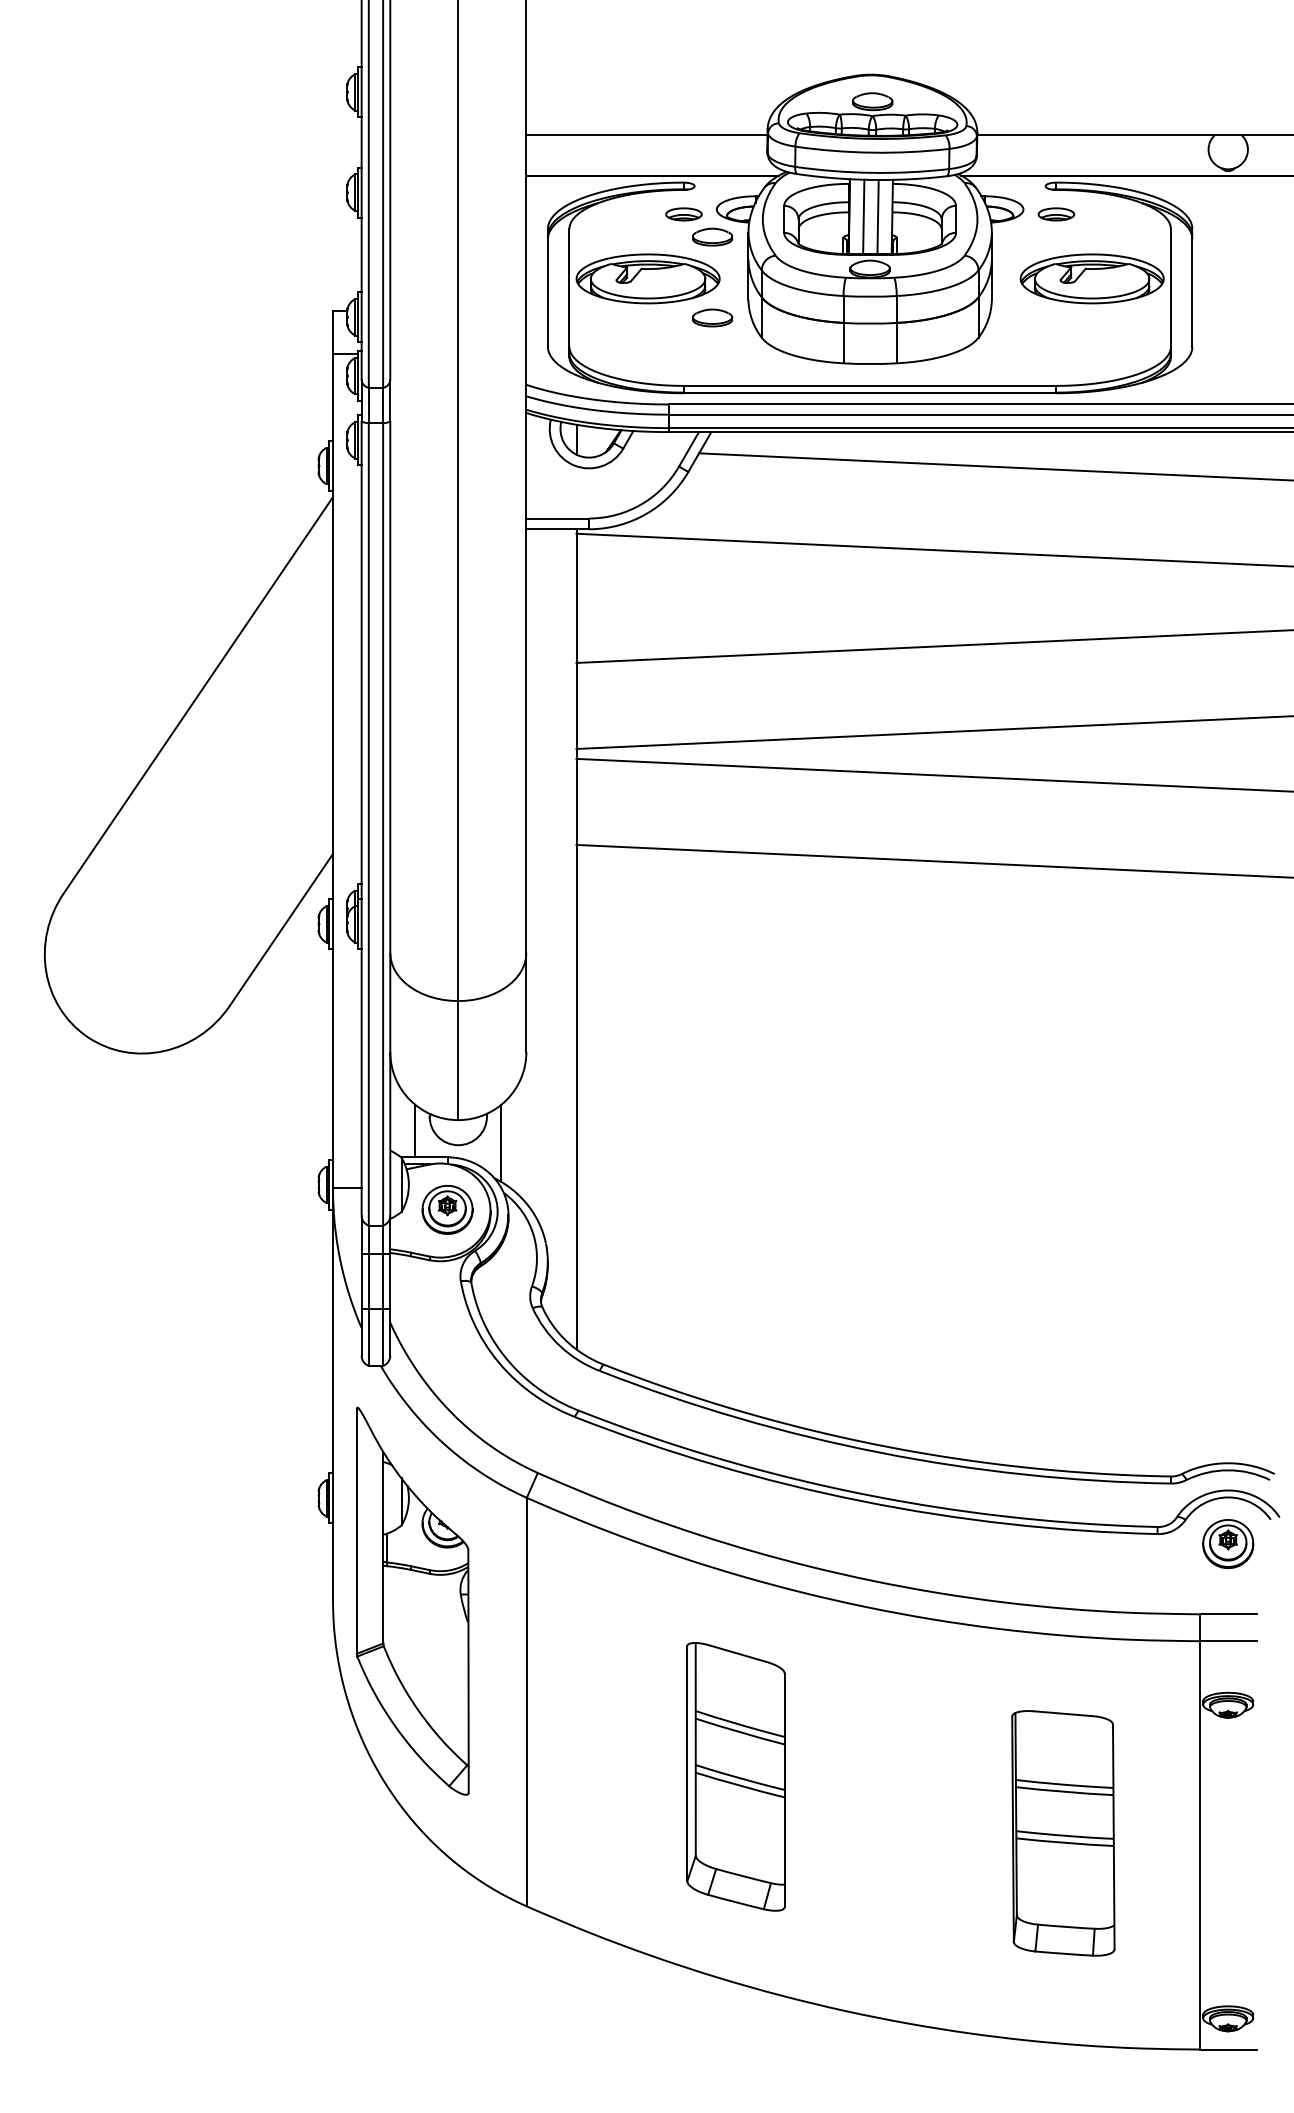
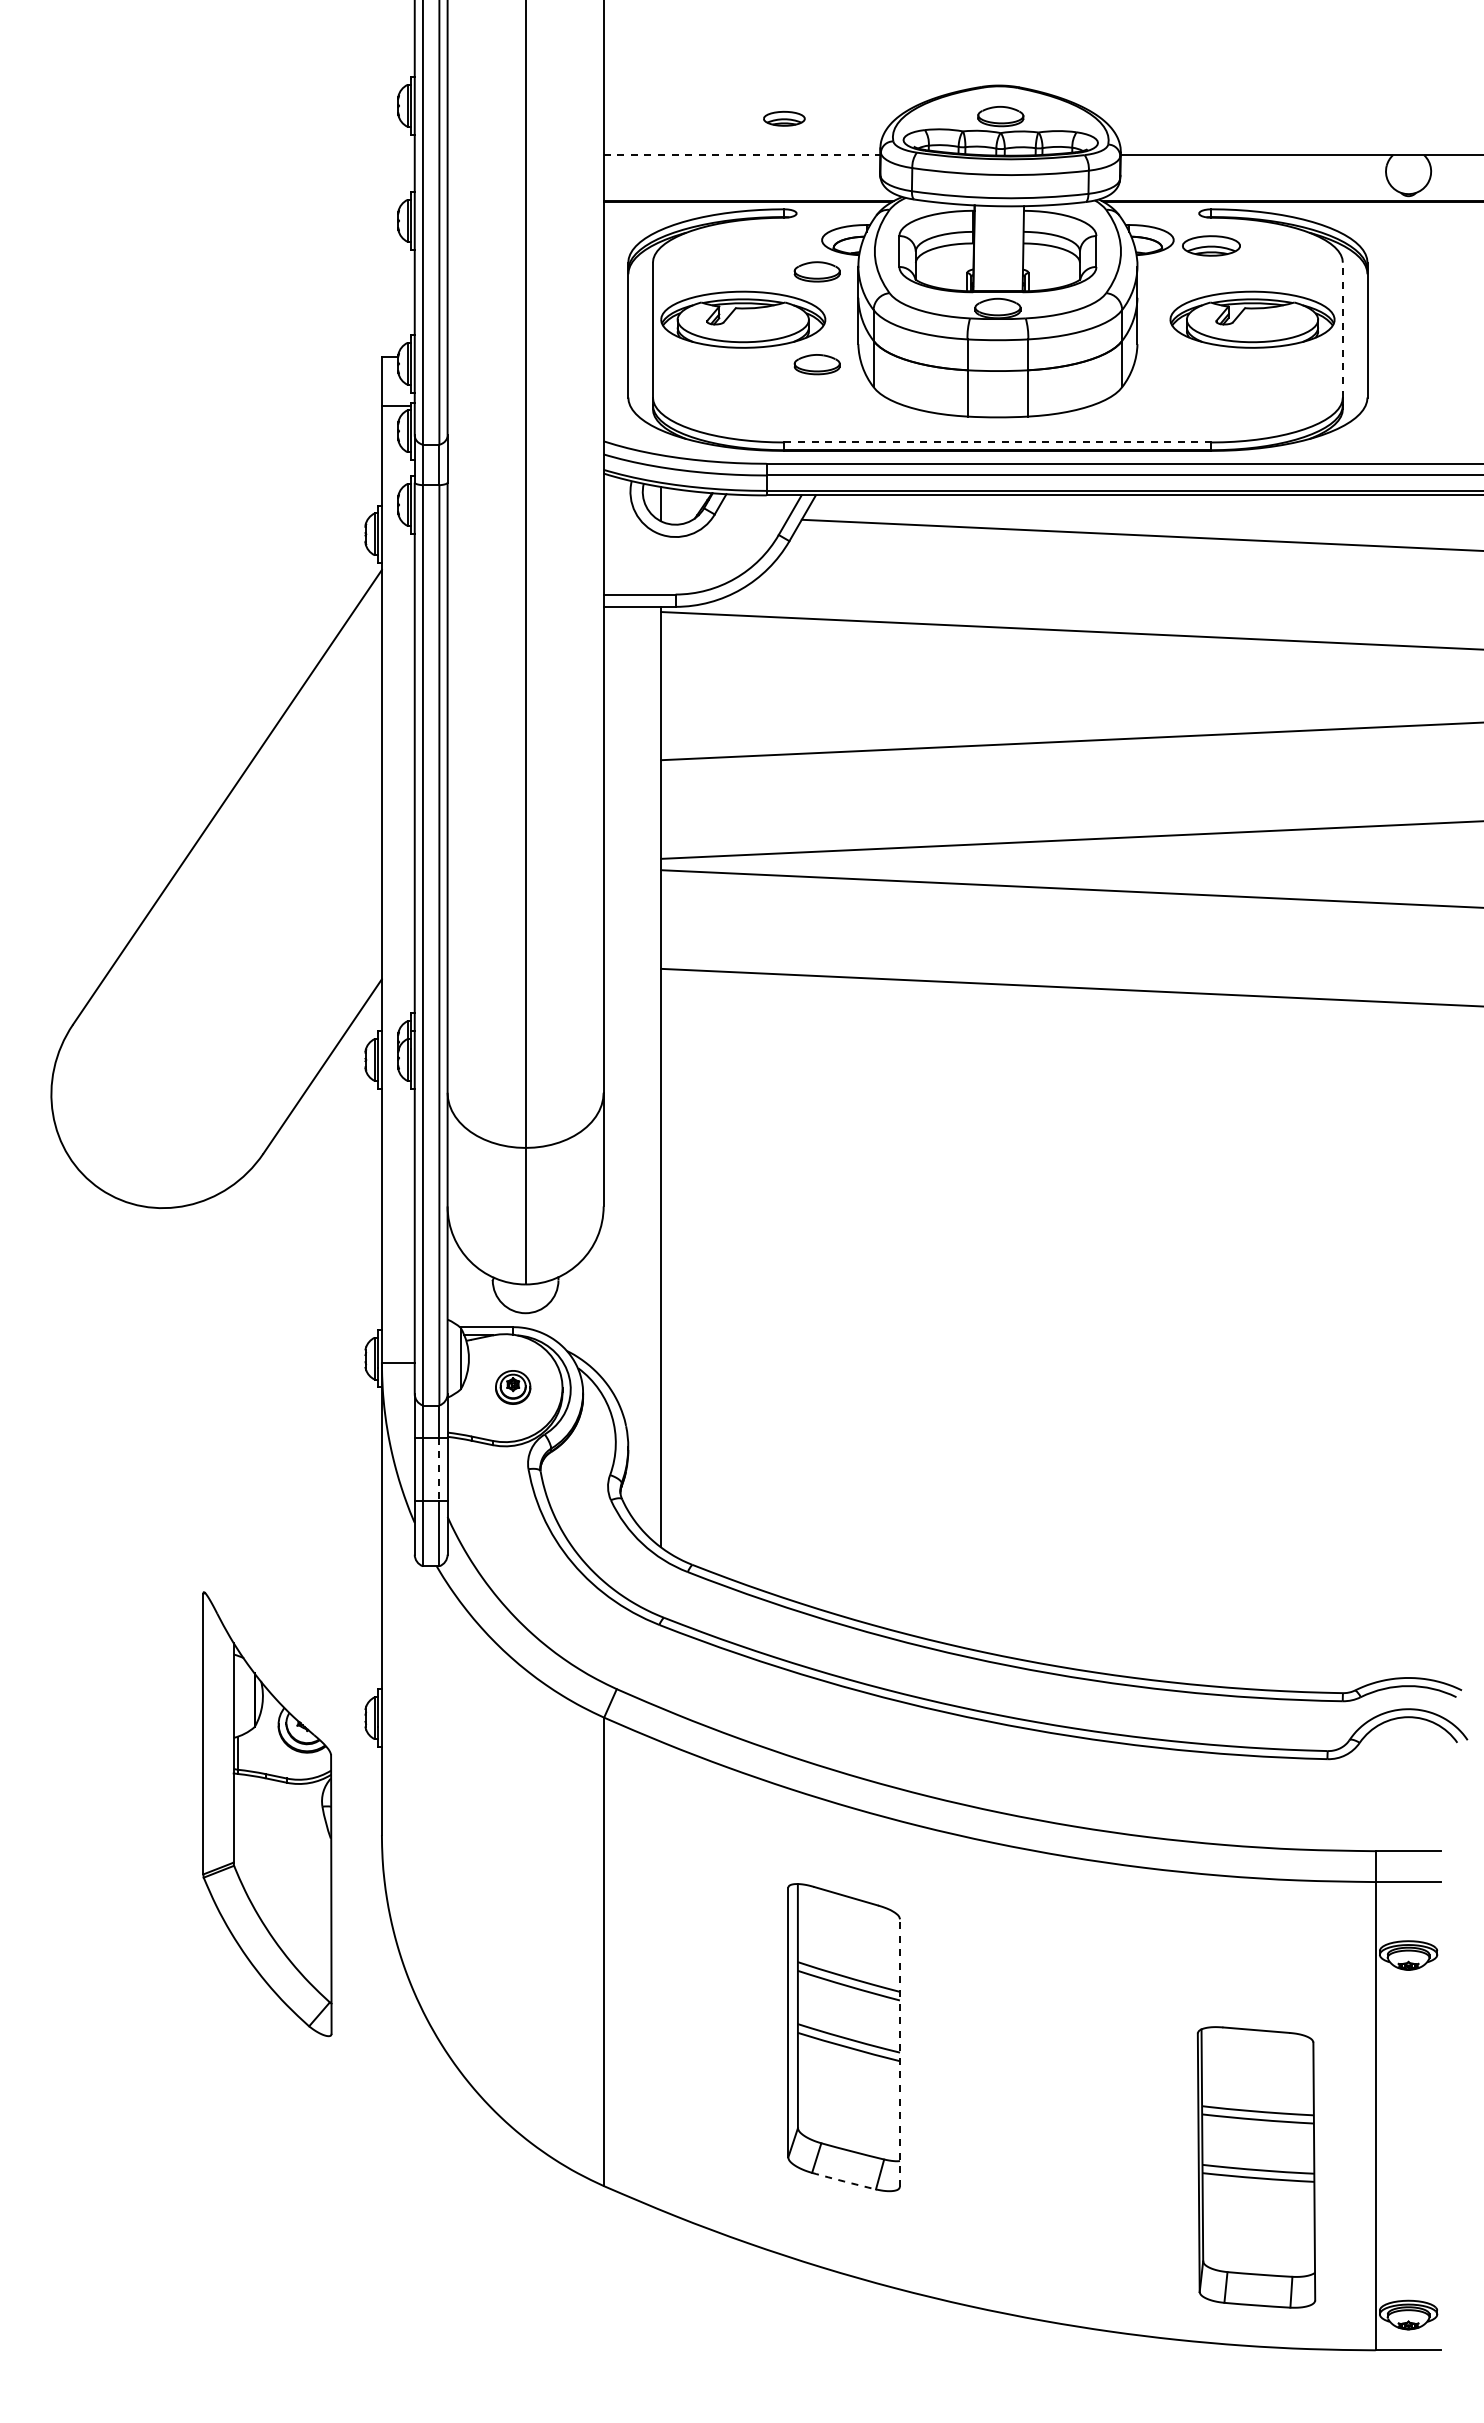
line: (647, 135) -> (742, 155), solid -> dashed
part: (684, 214) -> (784, 118), moved
part: (1056, 214) -> (1211, 245), size x1.4
line: (863, 216) -> (990, 248), removed
line: (877, 216) -> (1006, 248), removed
line: (1170, 287) -> (1342, 329), solid -> dashed
line: (869, 385) -> (997, 442), solid -> dashed
line: (415, 1130) -> (476, 1296), removed
line: (500, 1142) -> (574, 1310), removed
part: (446, 1209) -> (512, 1387), size x0.6
line: (383, 1281) -> (439, 1469), solid -> dashed
part: (1228, 1543) -> (1408, 1770), removed
part: (412, 1601) -> (267, 1814), moved
line: (785, 1790) -> (900, 2053), solid -> dashed
part: (1063, 1833) -> (1256, 2167), moved
arc: (735, 1902) -> (843, 2181), solid -> dashed

